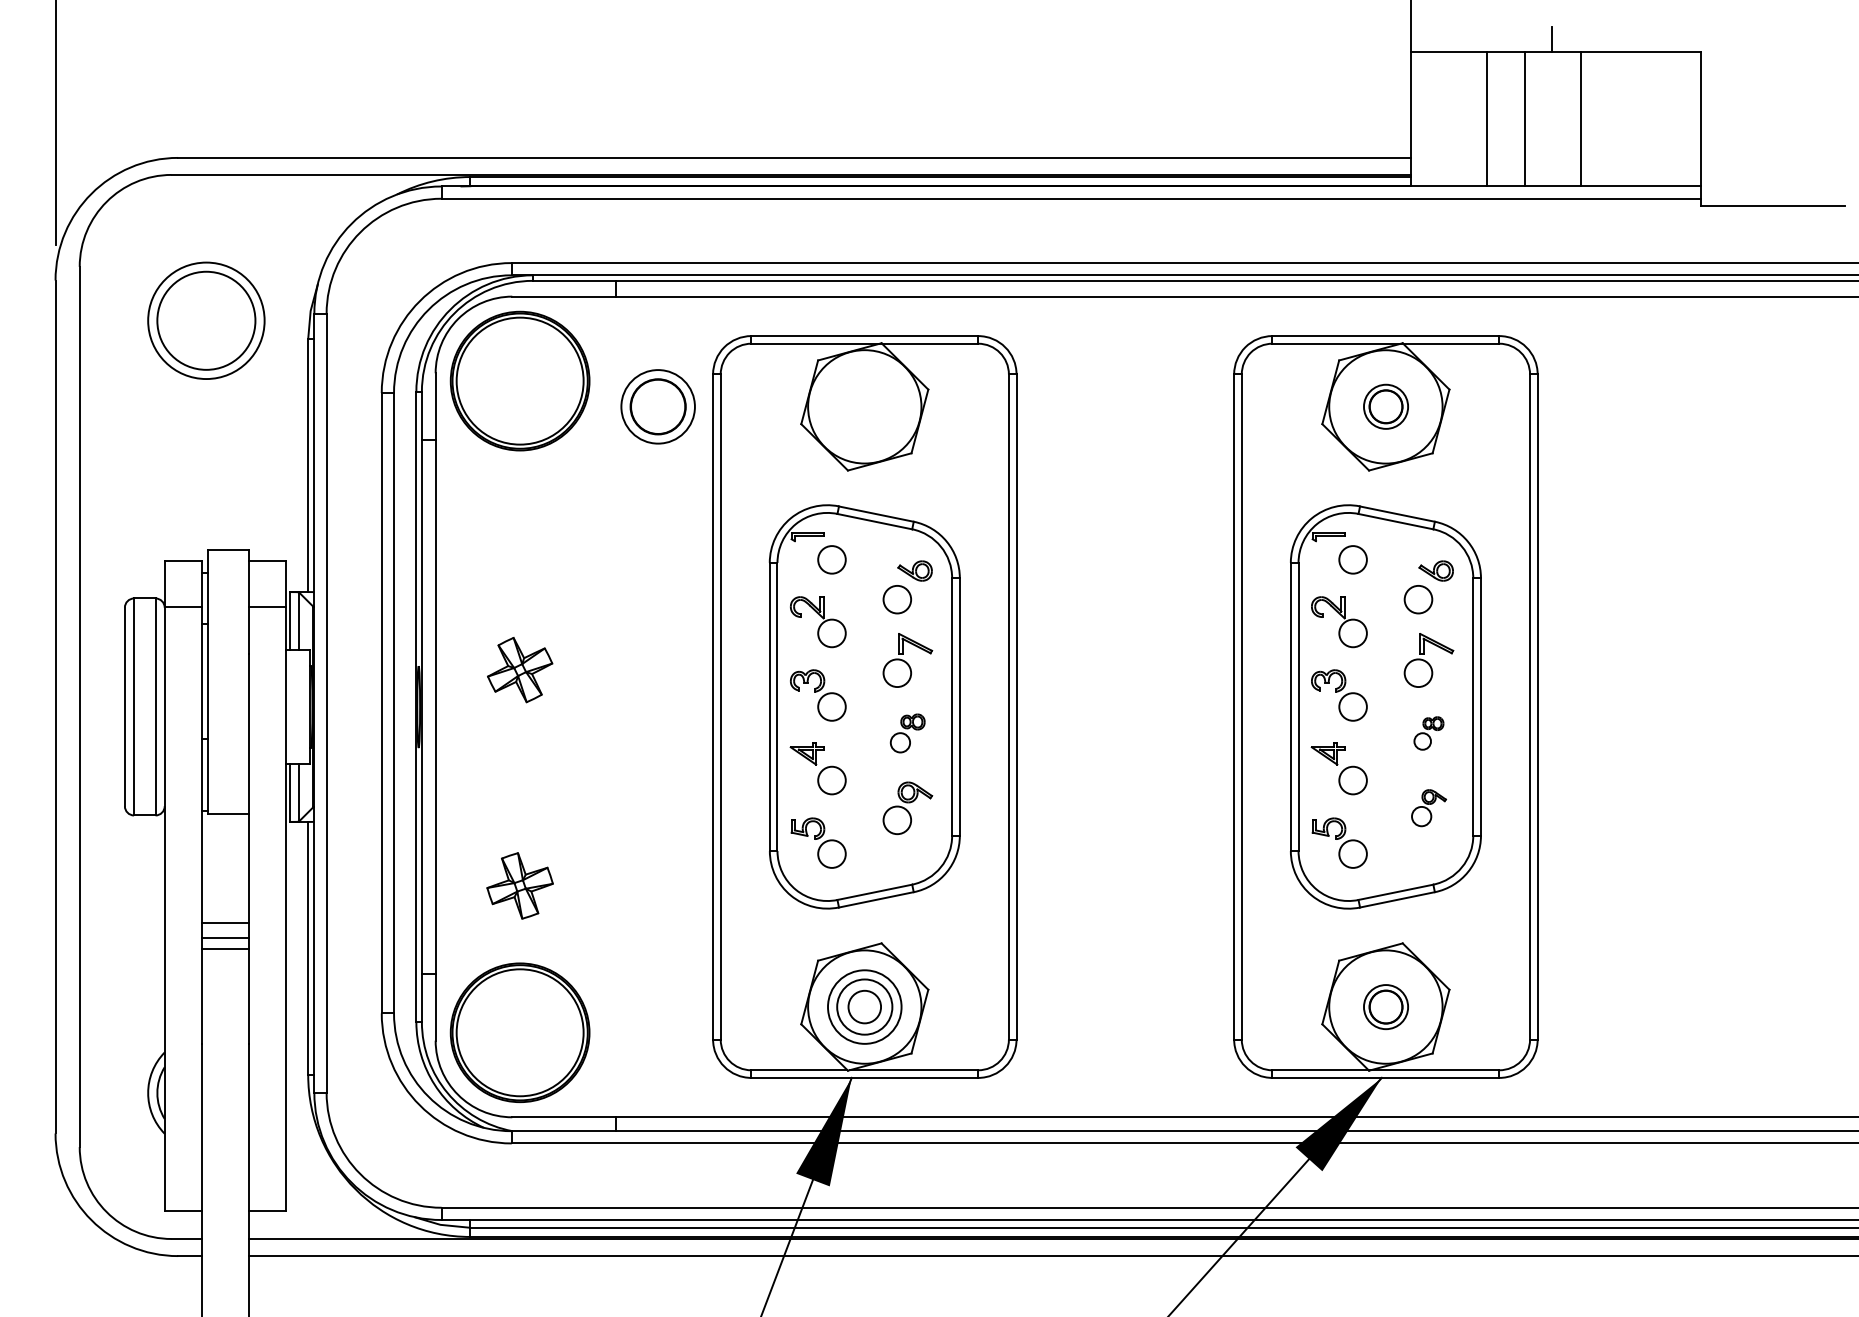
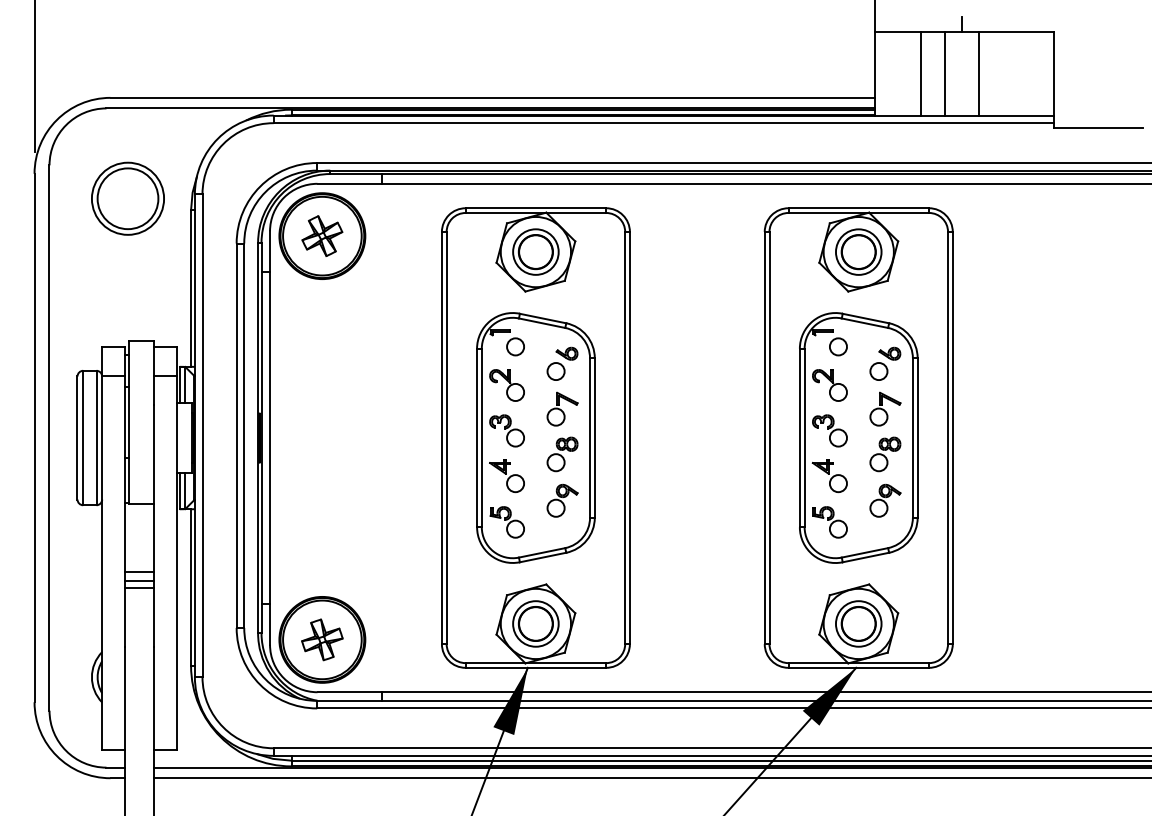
part: (657, 405) -> (535, 251), moved
part: (1385, 405) -> (858, 251), size x1.67
part: (520, 668) -> (322, 235), moved
part: (907, 733) -> (562, 454), size x1.43
part: (1429, 733) -> (885, 454), size x1.67
part: (1429, 807) -> (885, 500), size x1.43
part: (520, 885) -> (322, 639), moved
circle: (864, 1006) -> (535, 623), size x1.67
part: (1385, 1006) -> (858, 623), size x1.67

